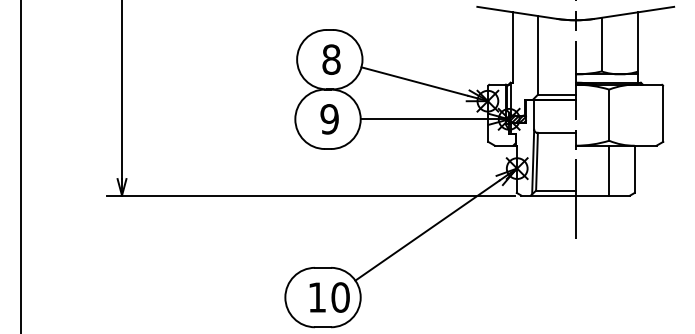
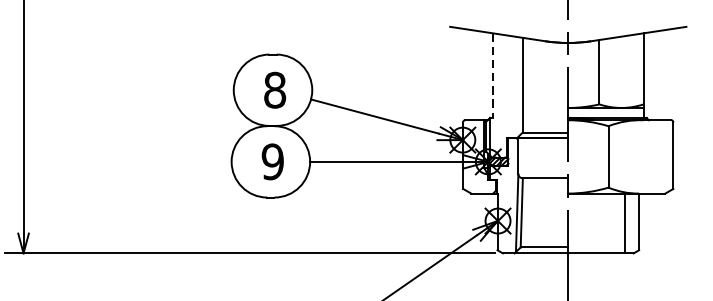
line: (513, 47) -> (493, 75), solid -> dashed
line: (609, 170) -> (625, 223), moved

